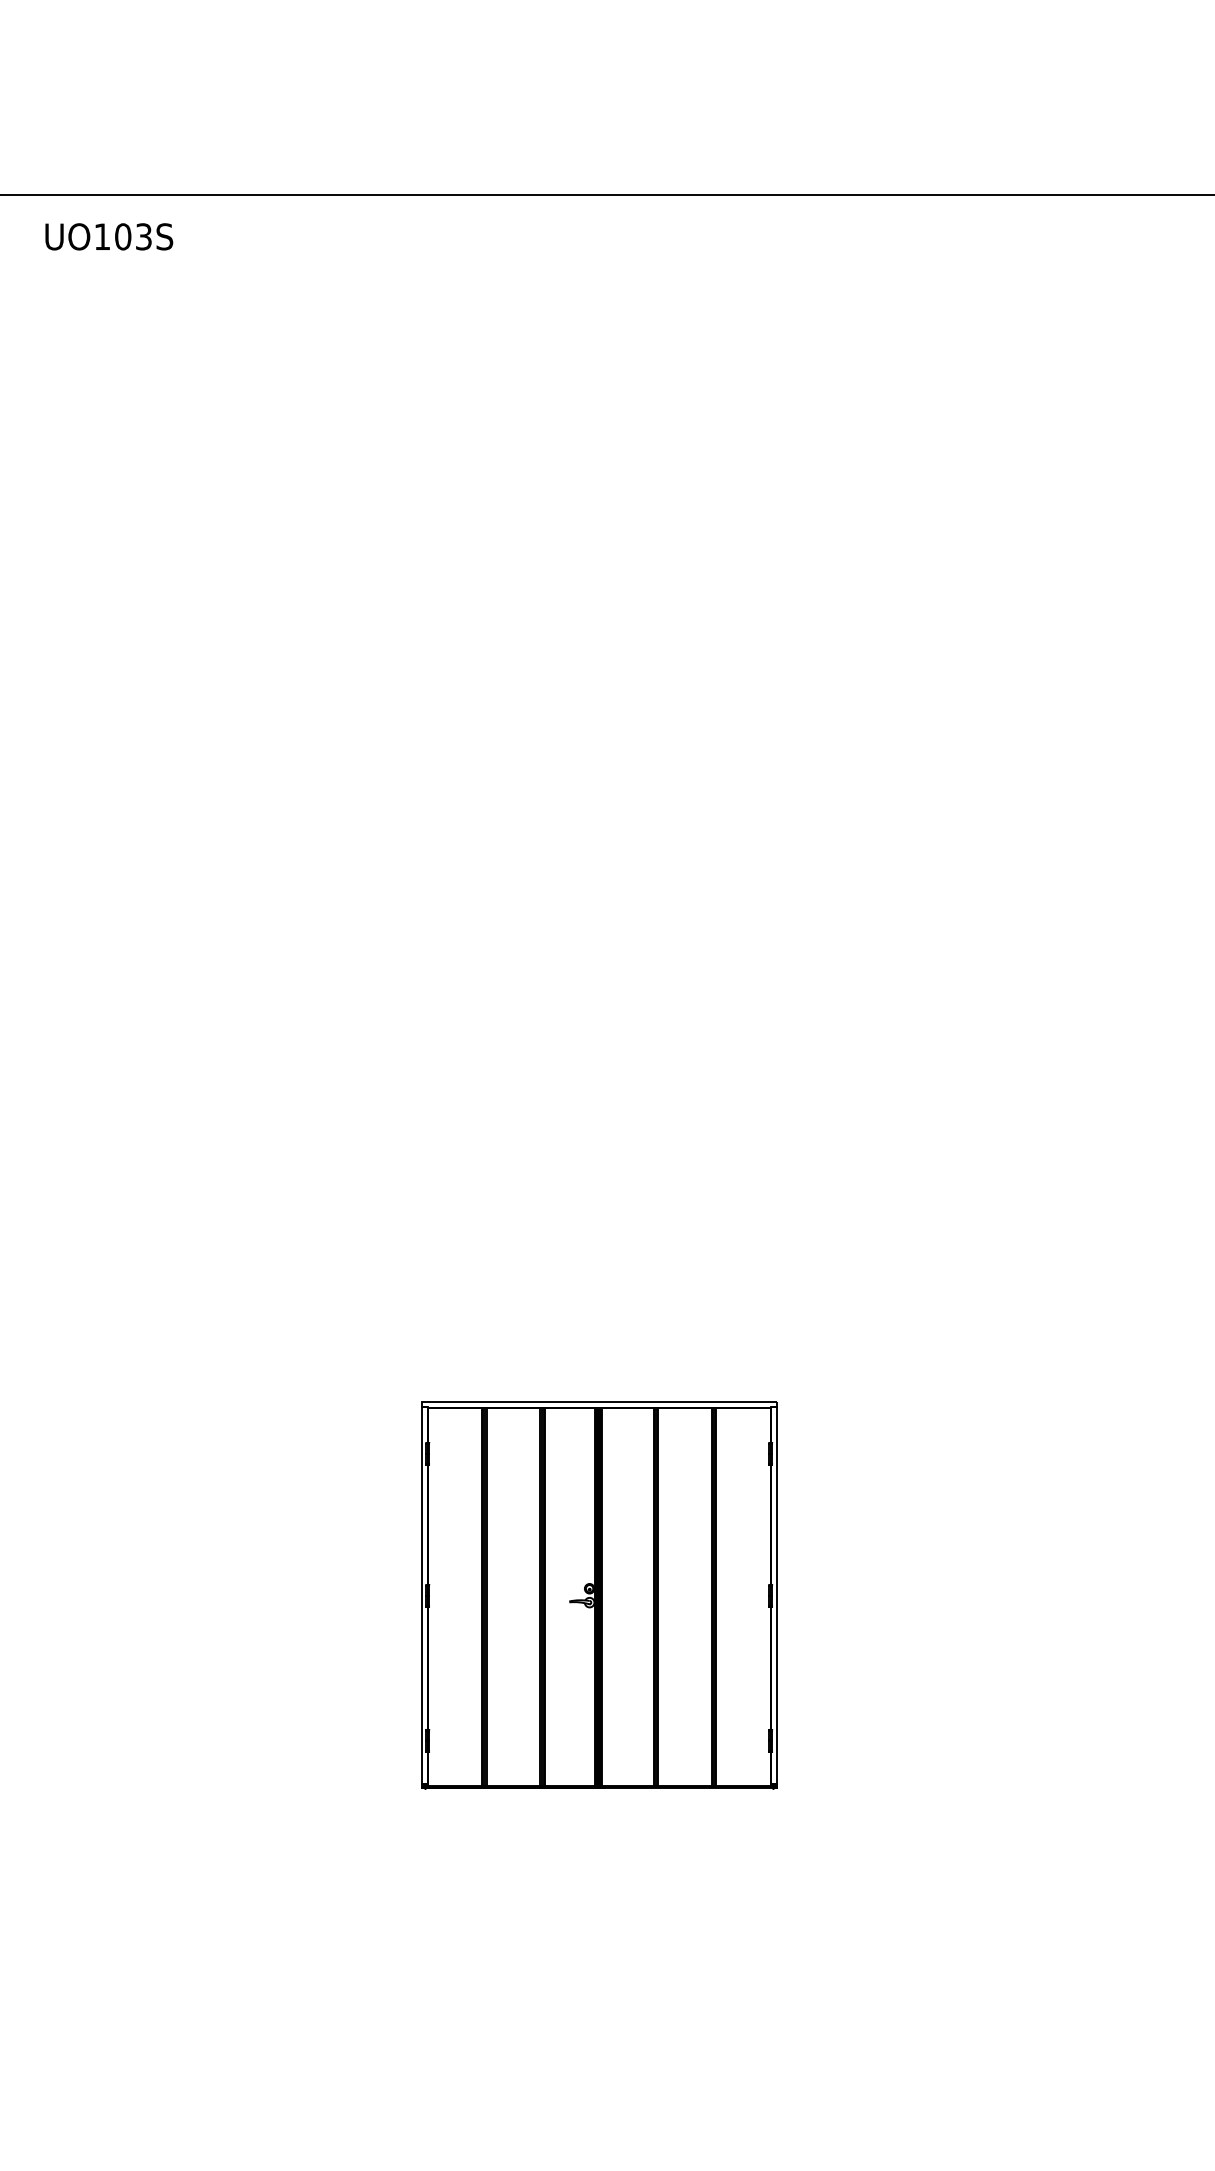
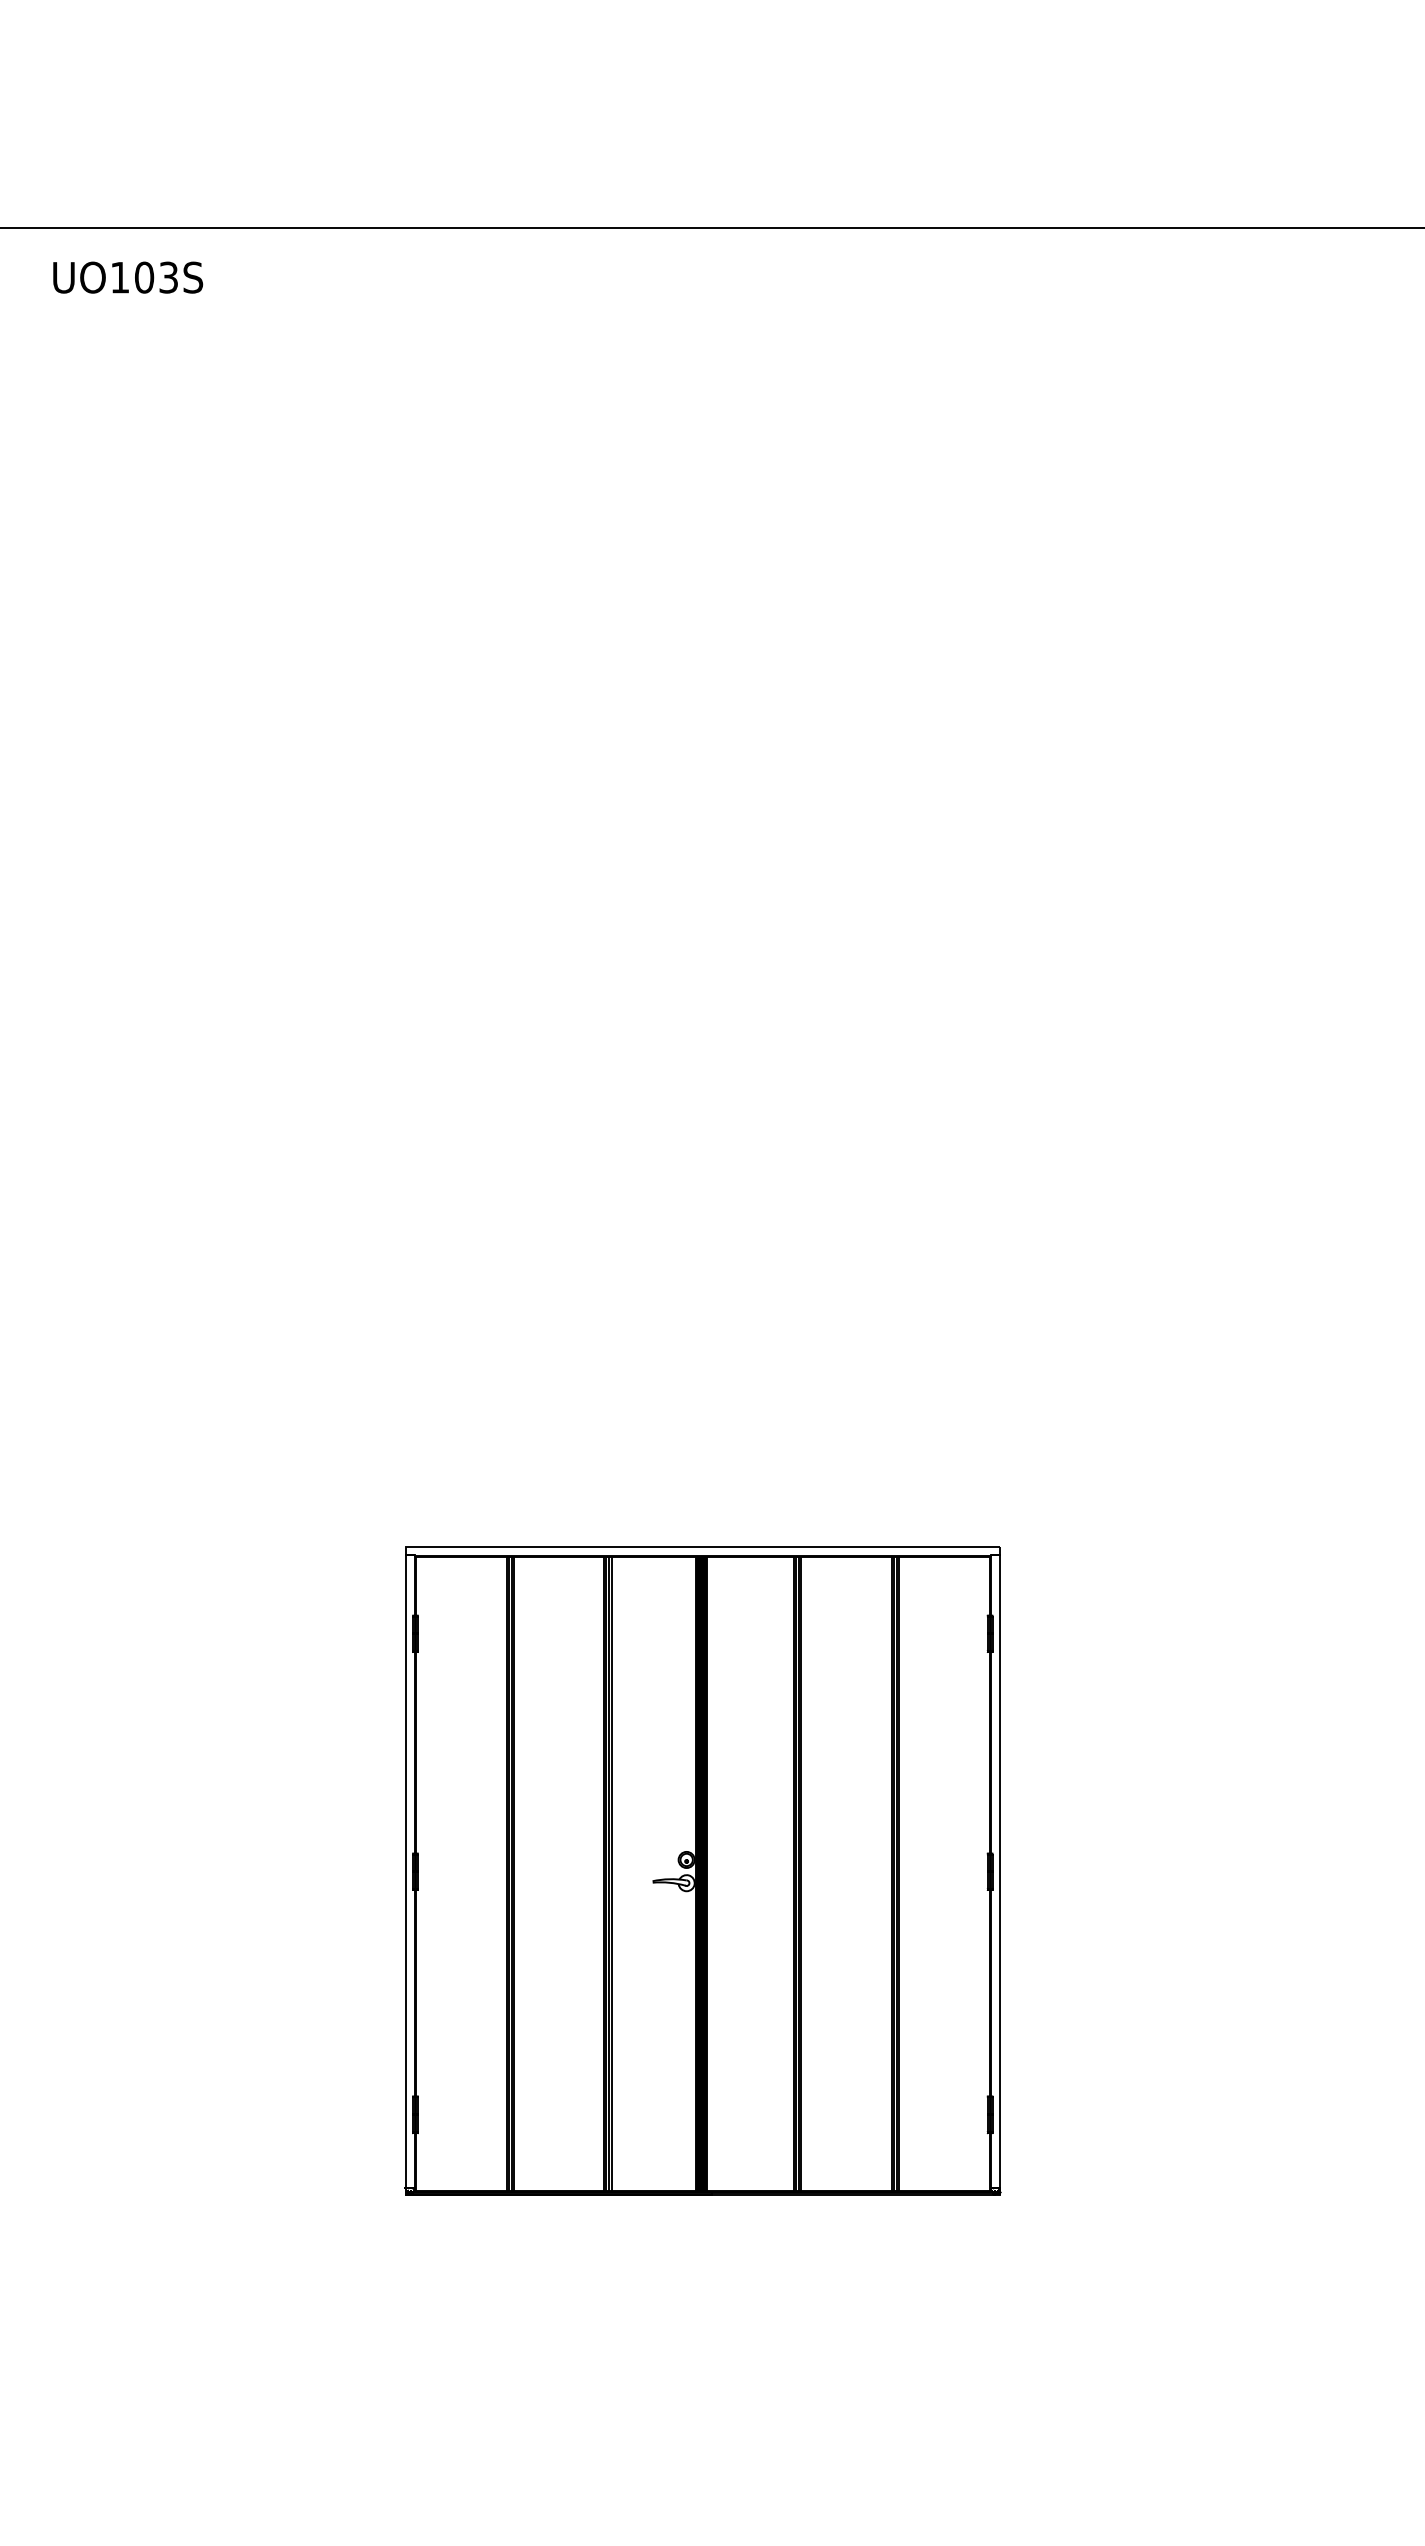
part: (598, 1594) -> (702, 1870), size x1.43

